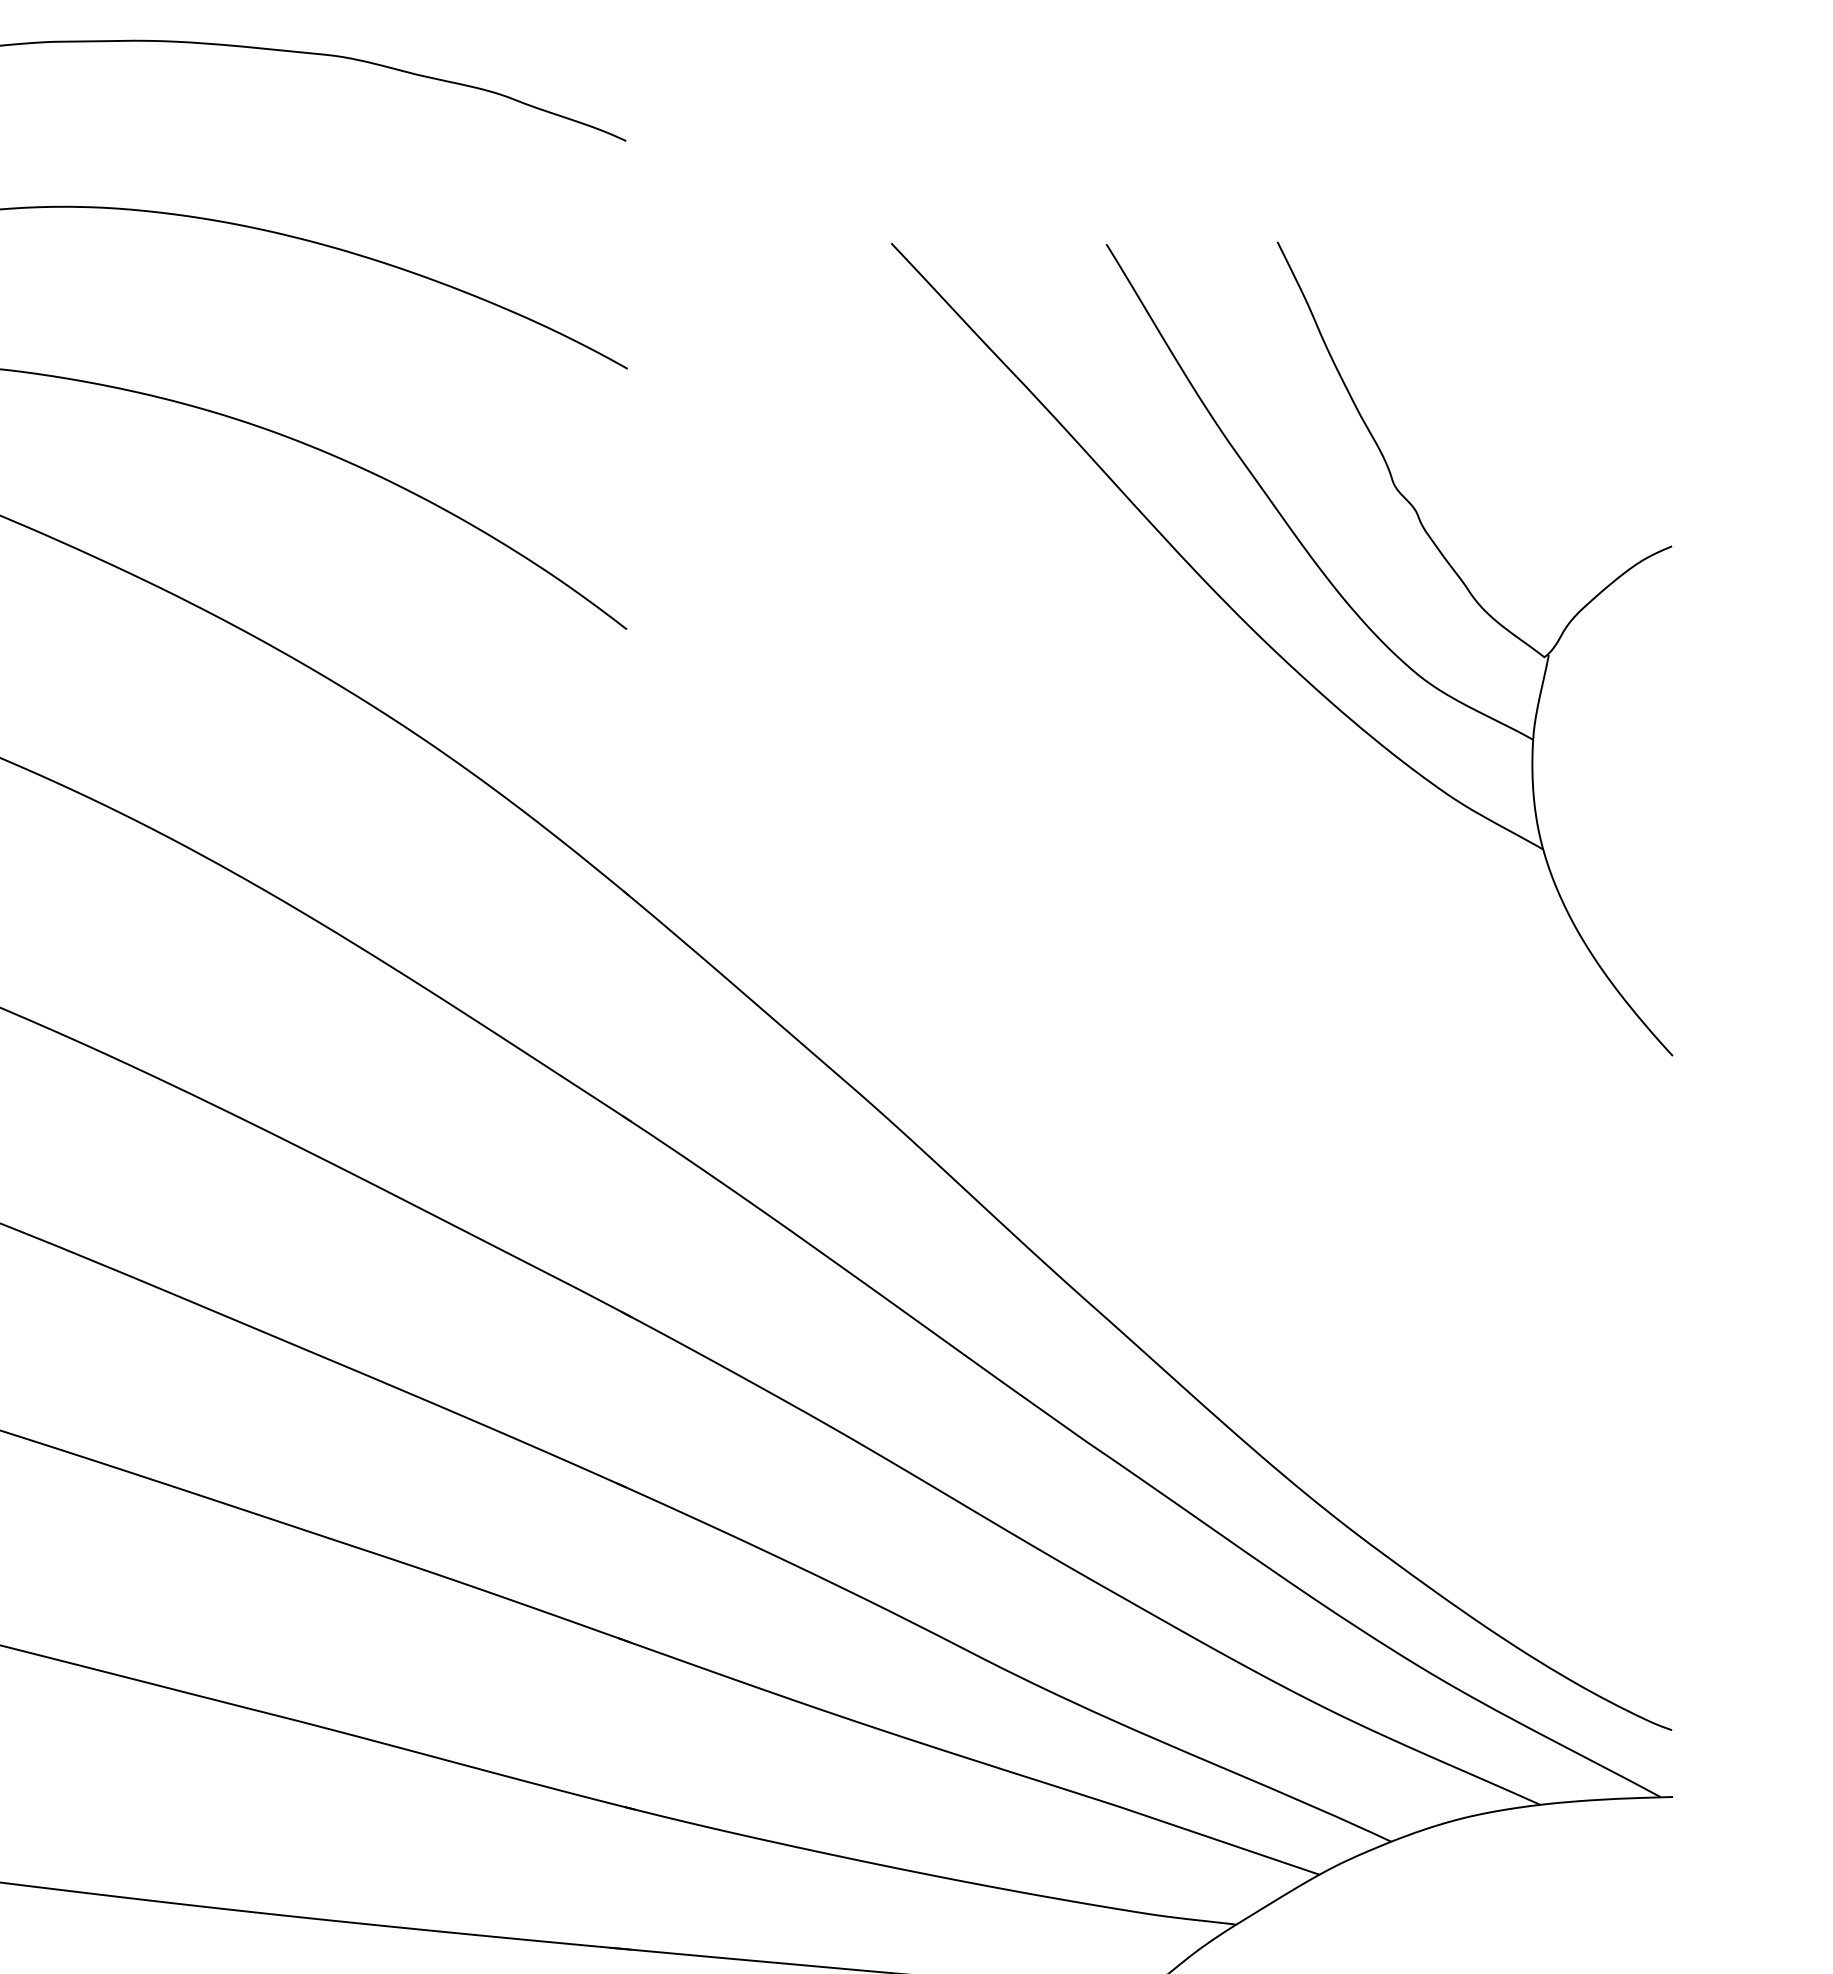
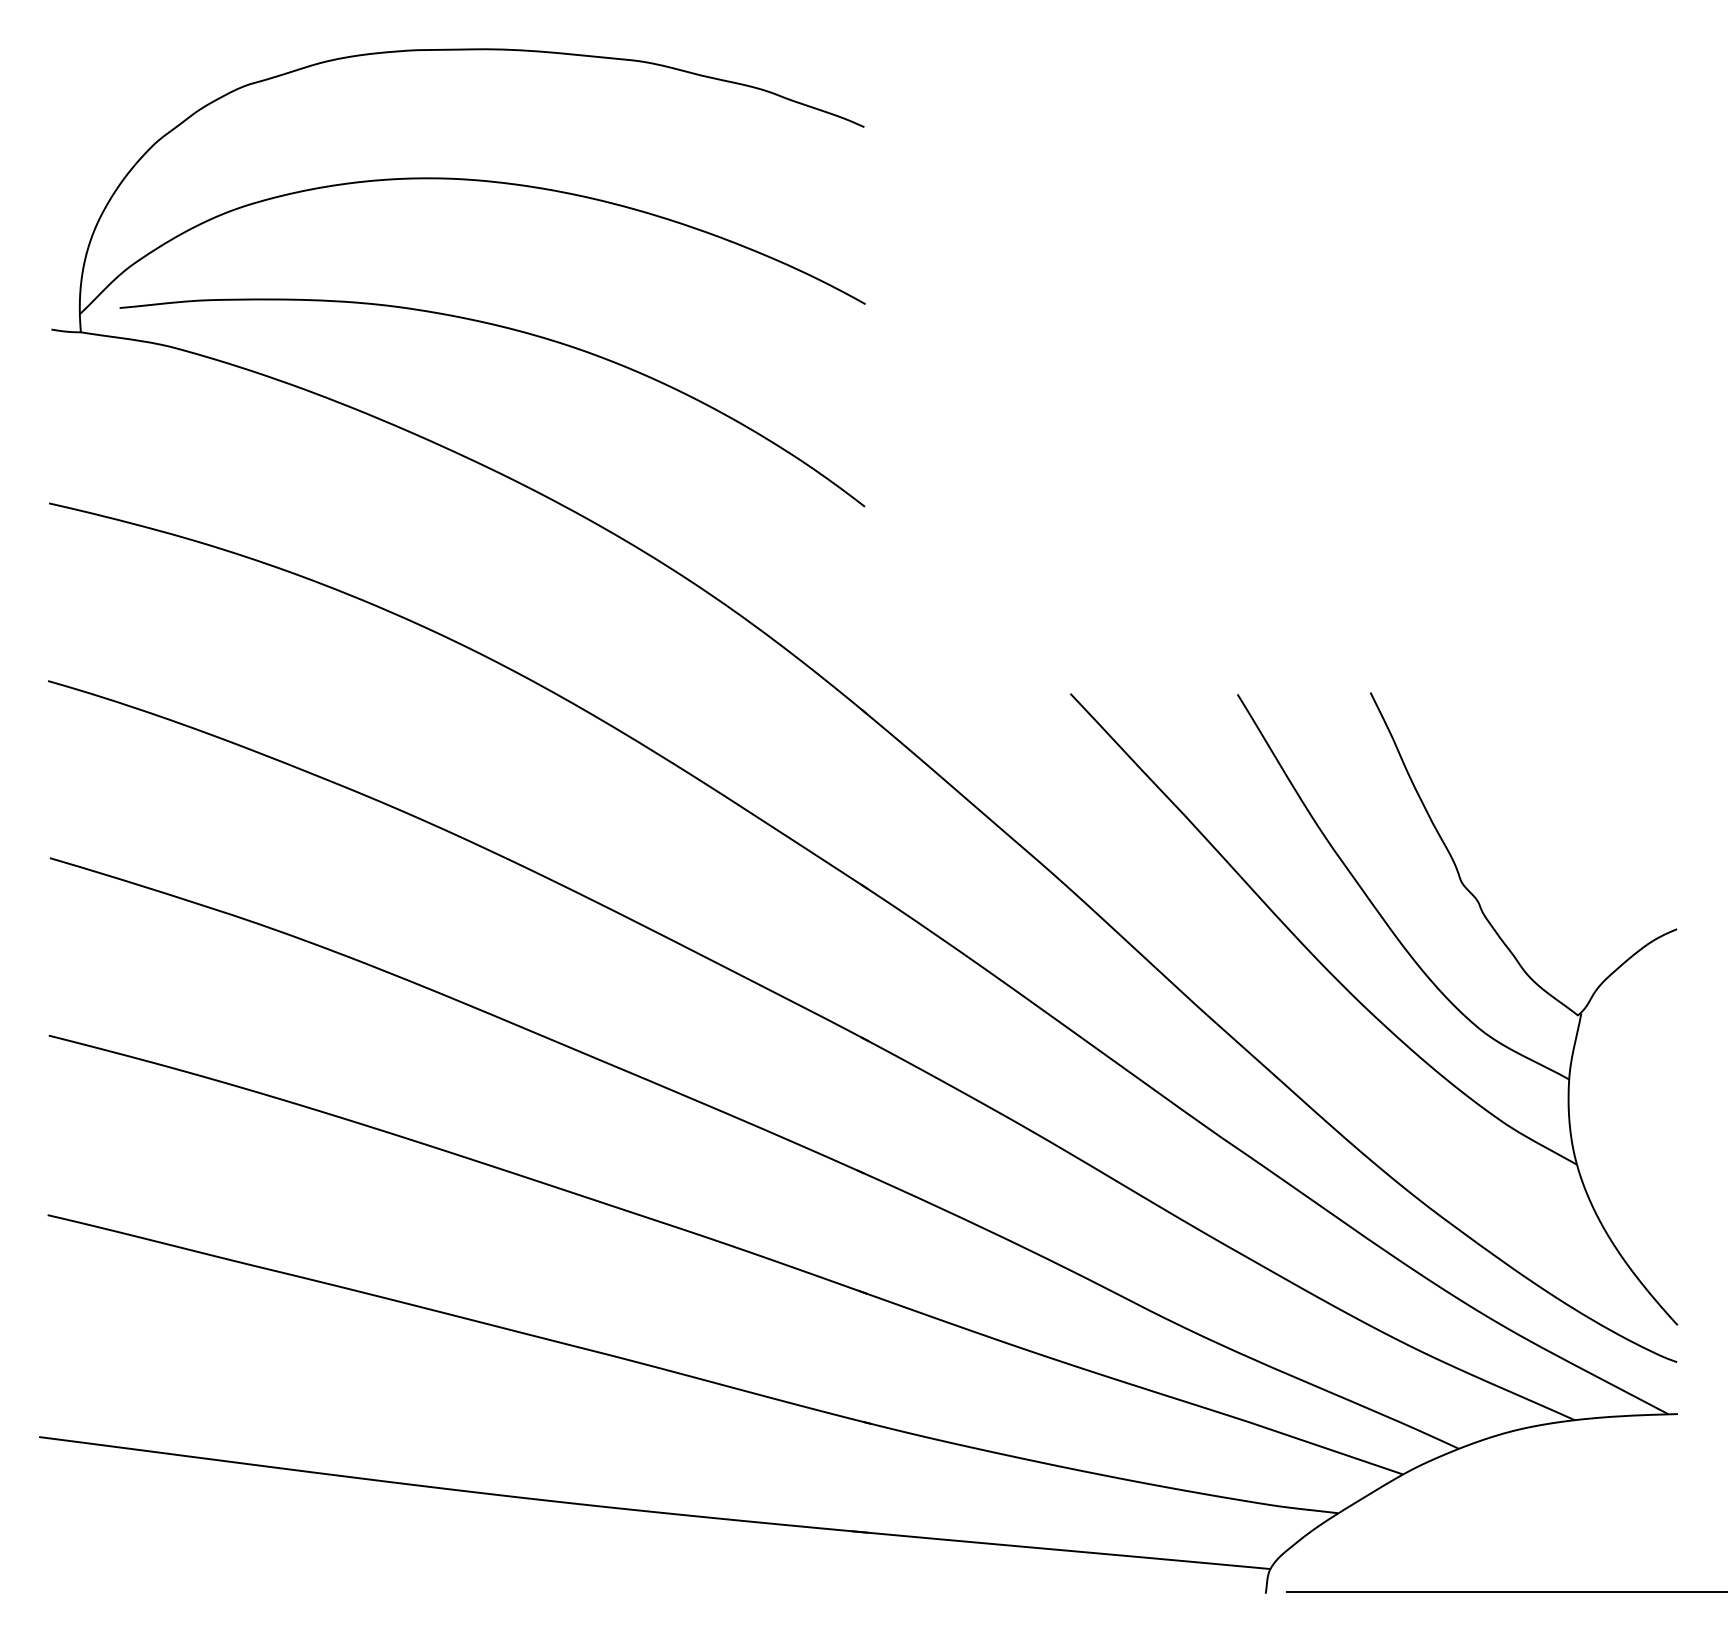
part: (1282, 648) -> (1374, 1008), moved

